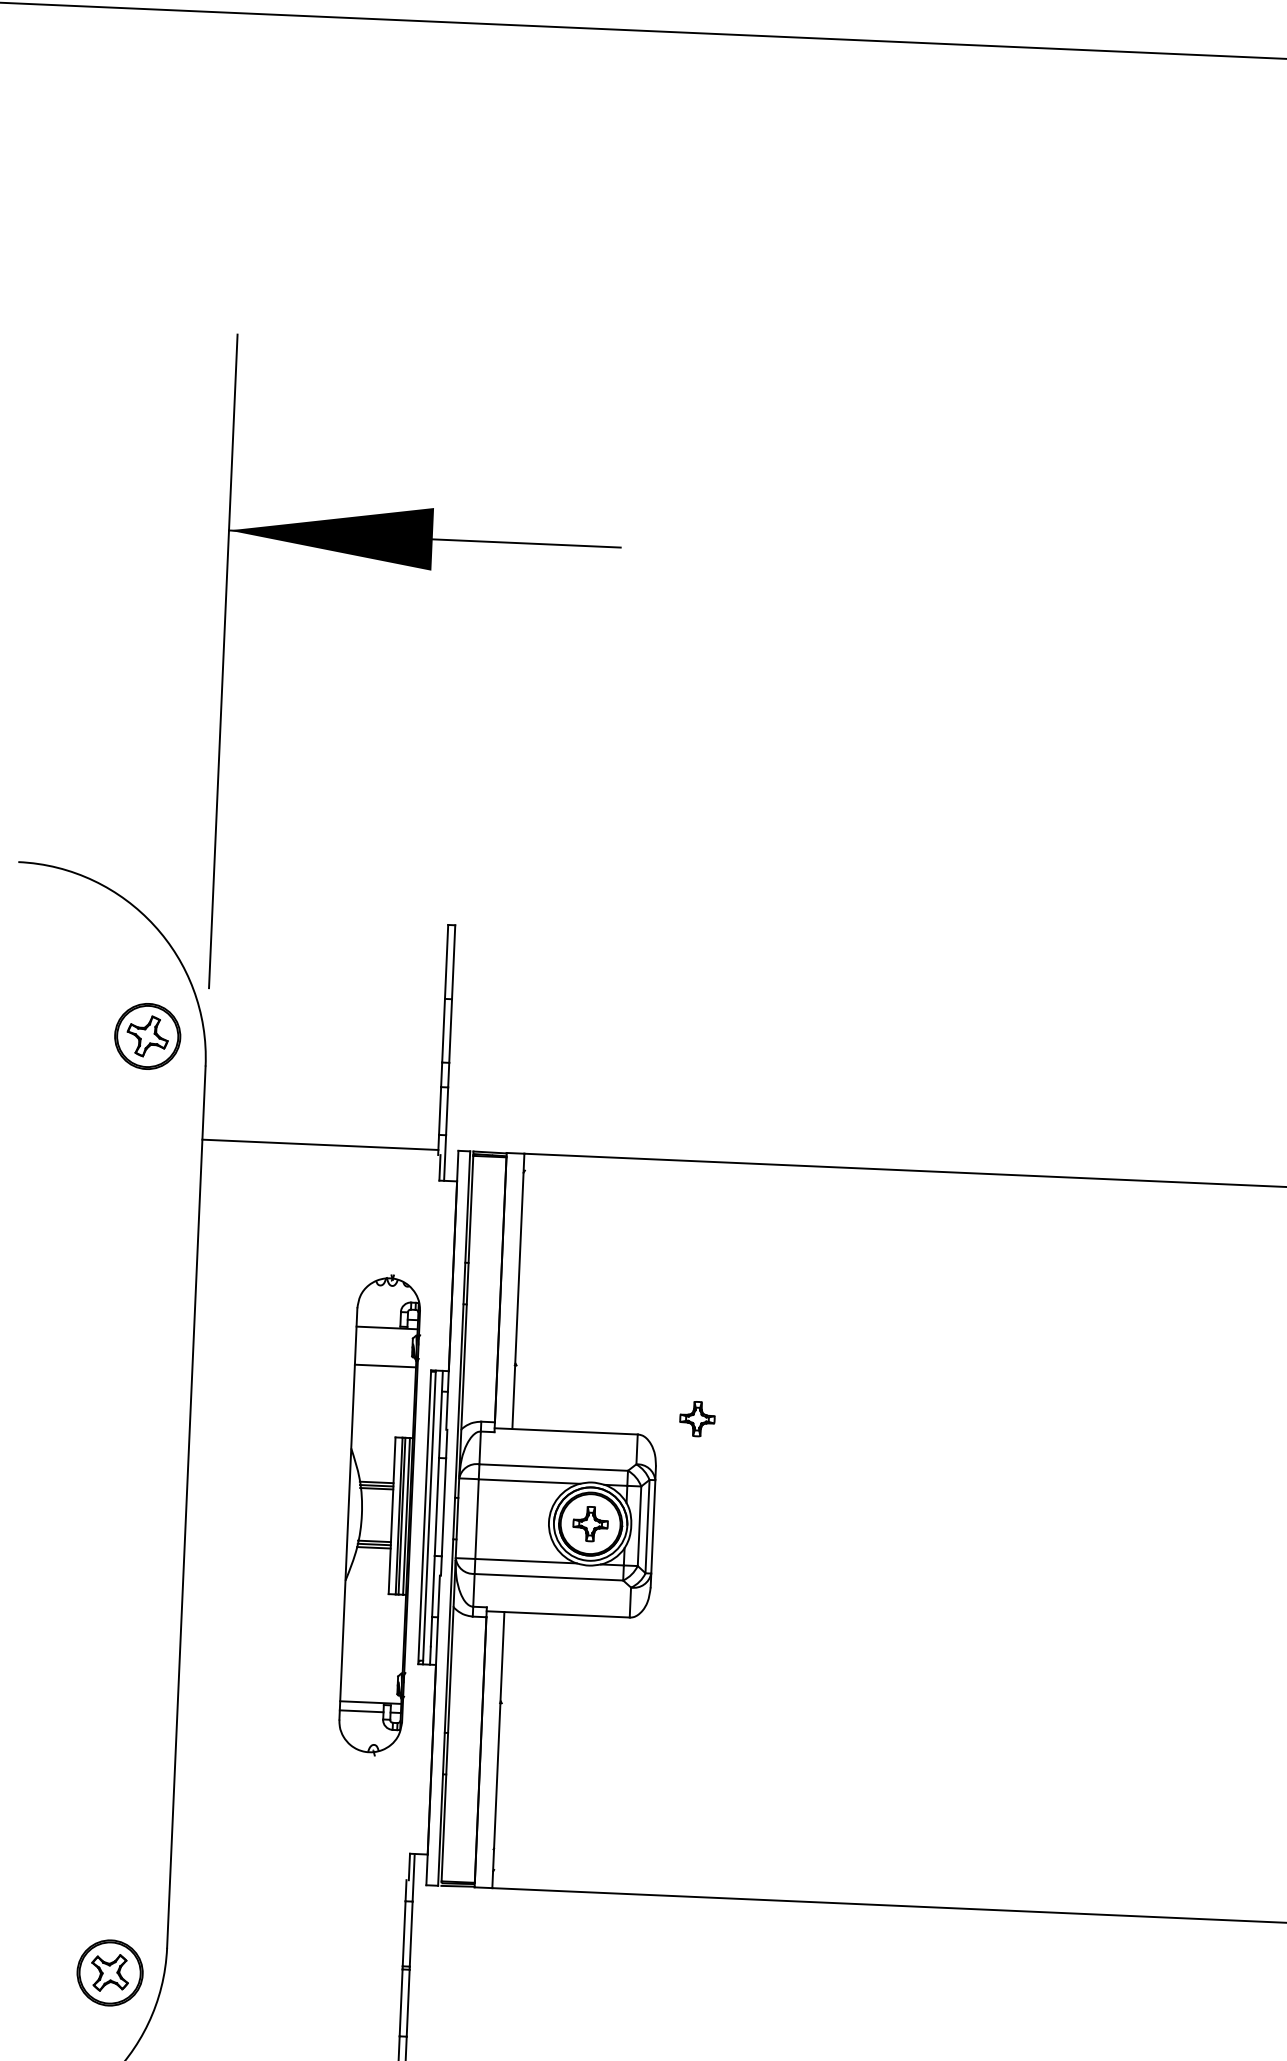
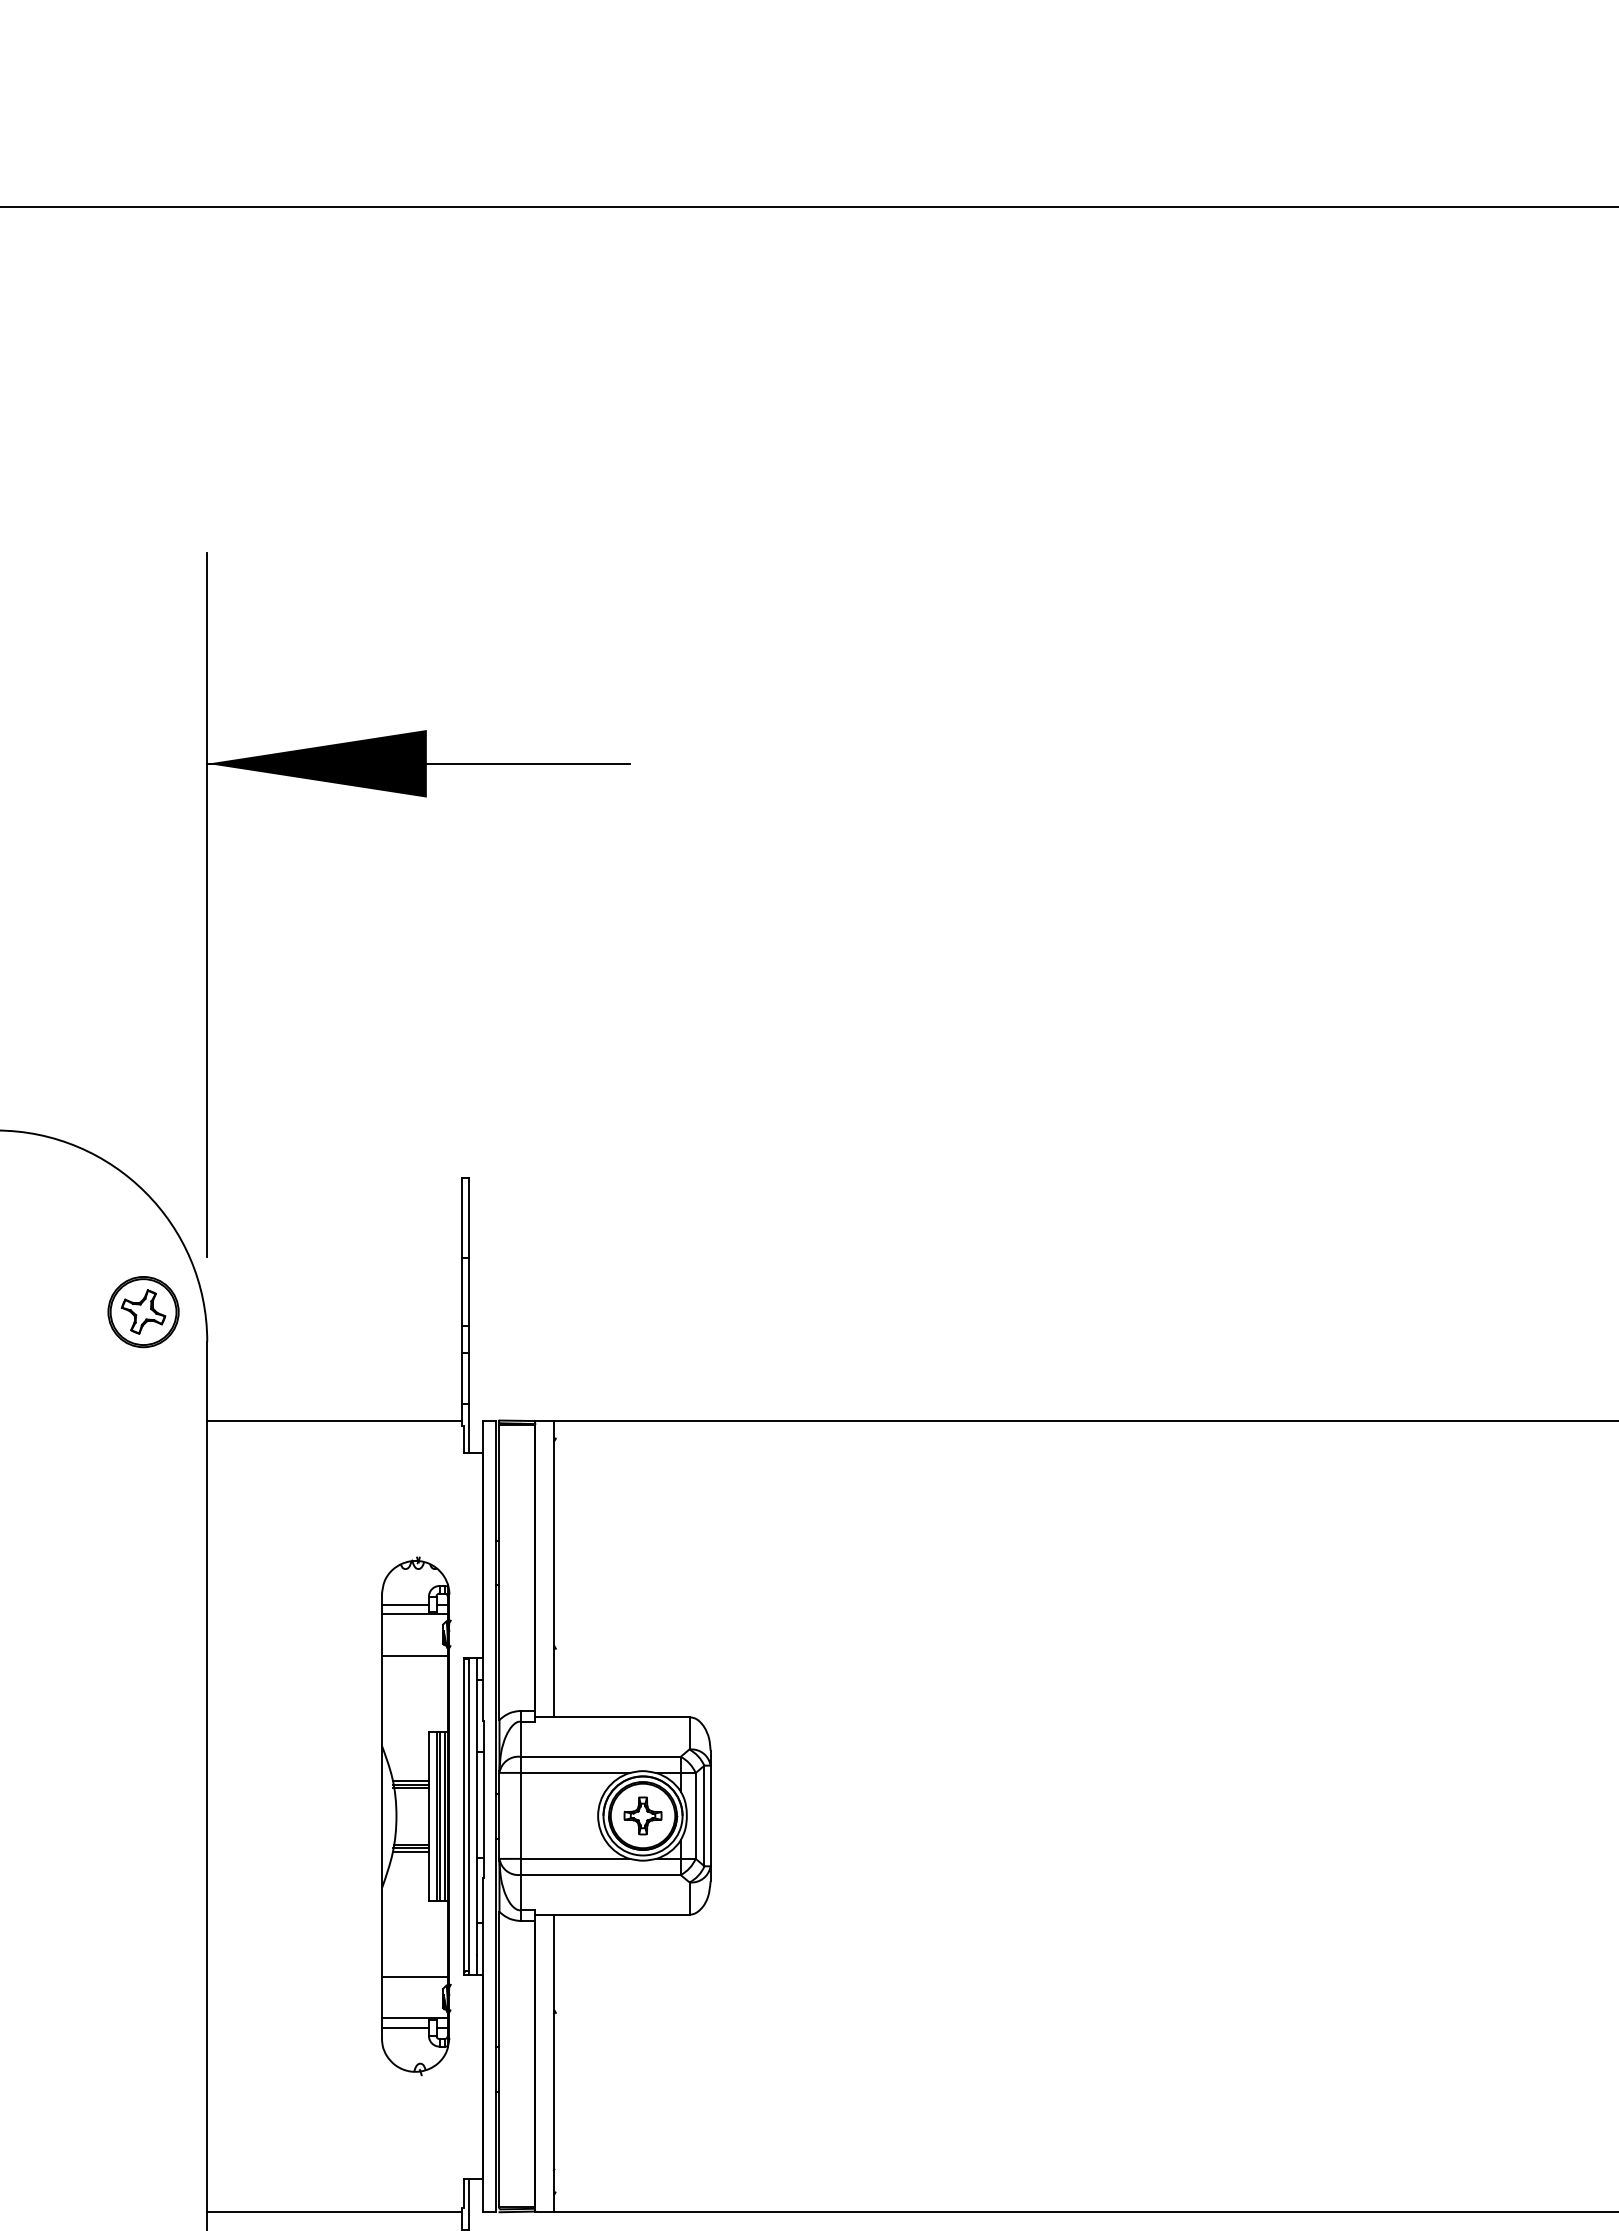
line: (378, 1318) -> (405, 1604), added
part: (696, 1418) -> (752, 1697), removed
line: (372, 1664) -> (414, 1977), added
line: (288, 1879) -> (334, 2212), added

